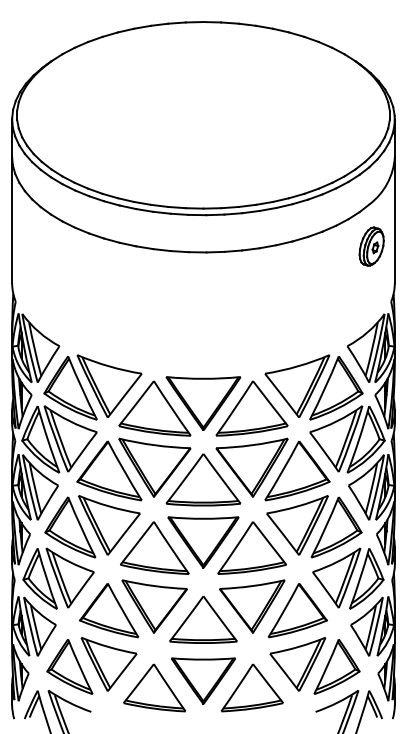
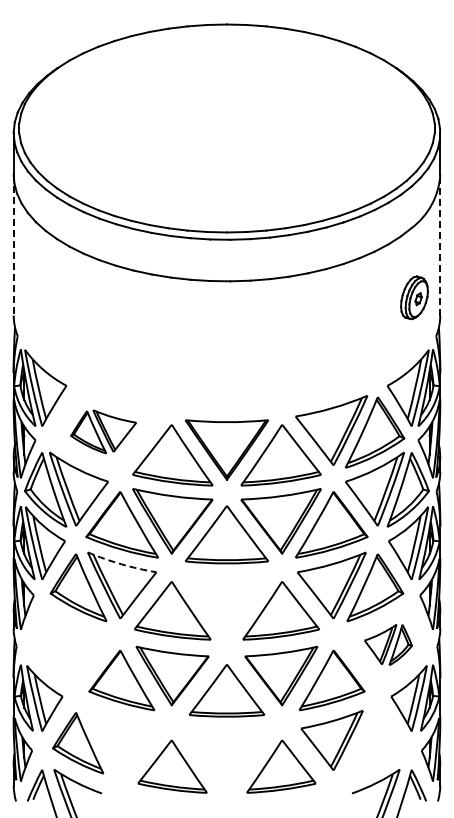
line: (395, 219) -> (440, 244), solid -> dashed
line: (11, 220) -> (13, 245), solid -> dashed
part: (371, 246) -> (414, 297), moved
part: (92, 387) -> (103, 431), size x0.6
arc: (108, 506) -> (121, 564), solid -> dashed
part: (203, 542) -> (226, 604), removed
part: (58, 578) -> (65, 644), removed
part: (348, 578) -> (388, 644), size x0.6
part: (108, 664) -> (121, 740), removed
part: (336, 667) -> (375, 743), removed
part: (203, 680) -> (226, 758), removed

